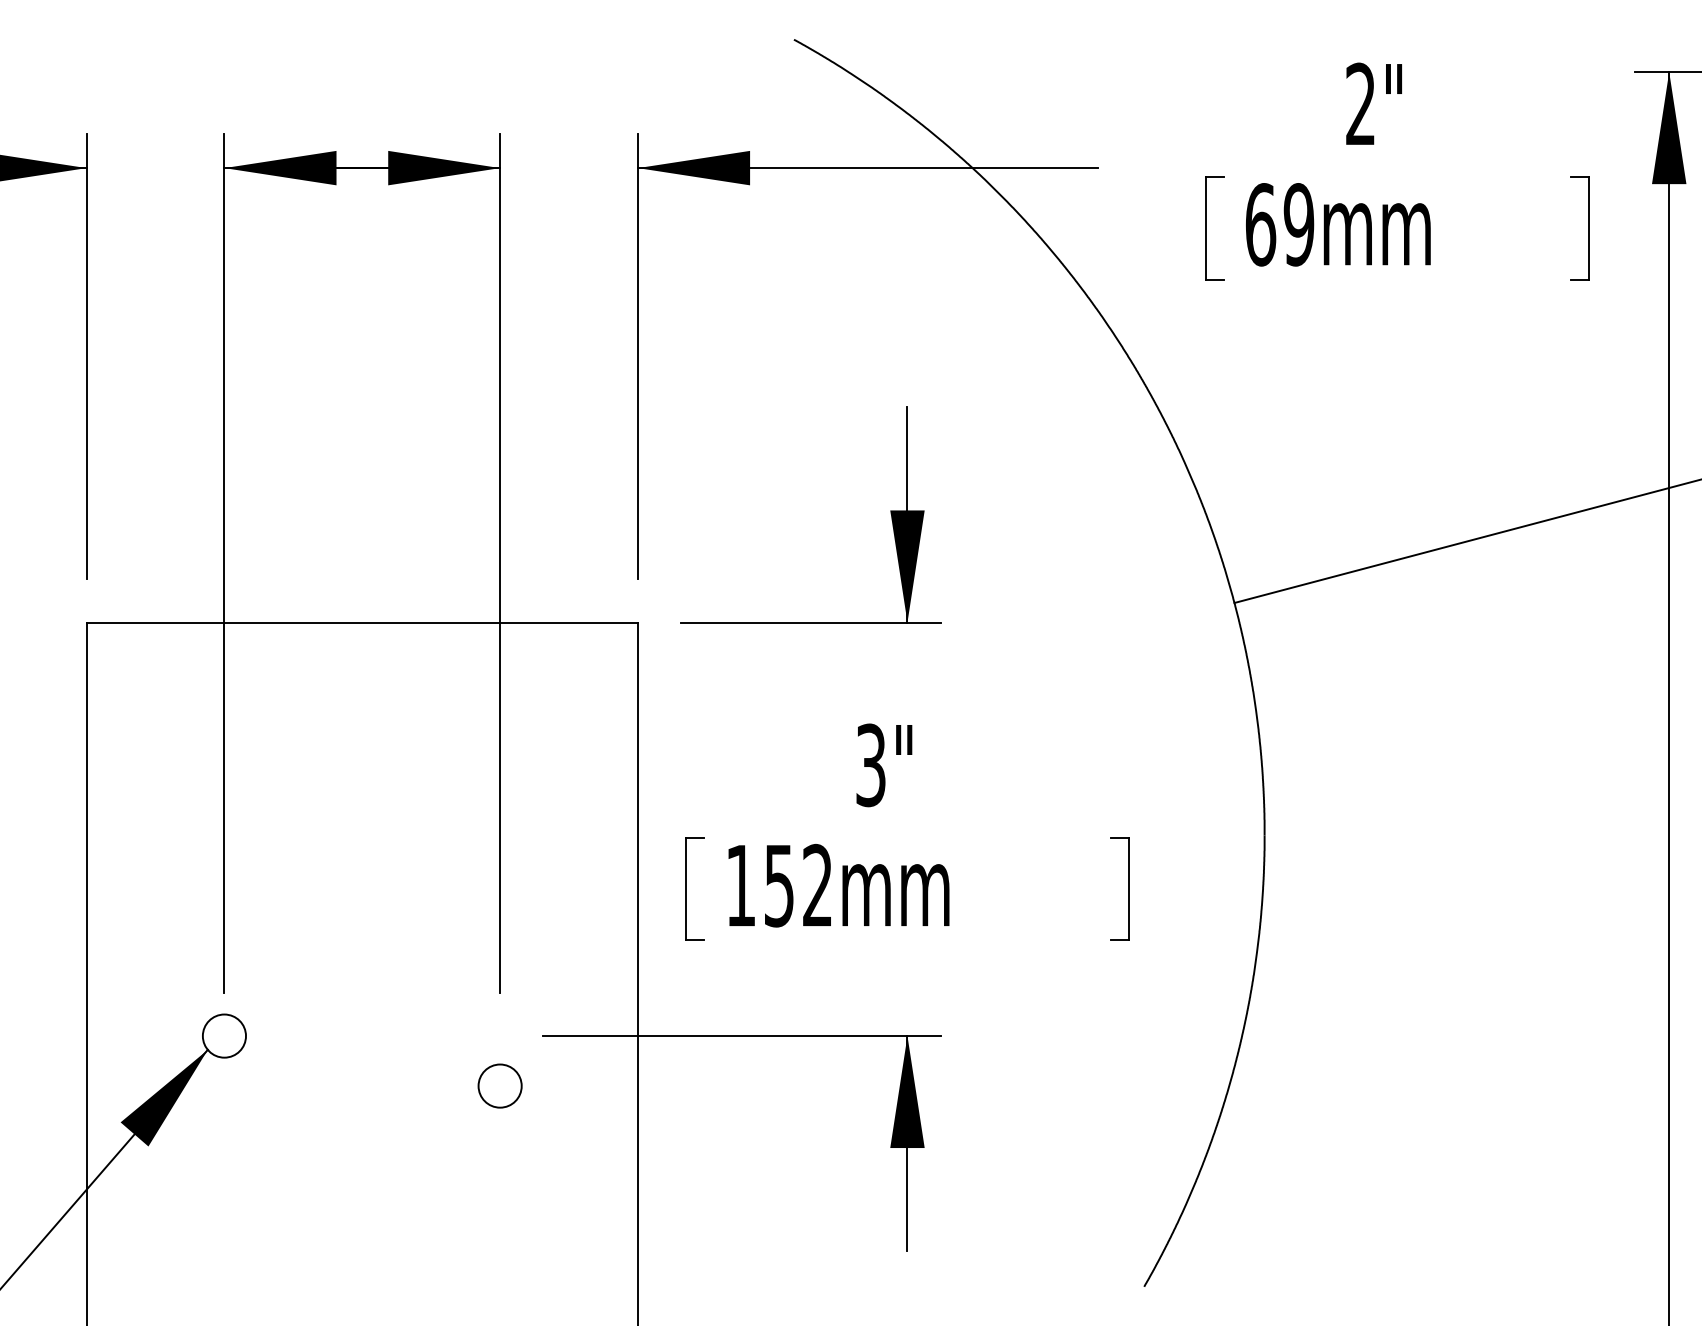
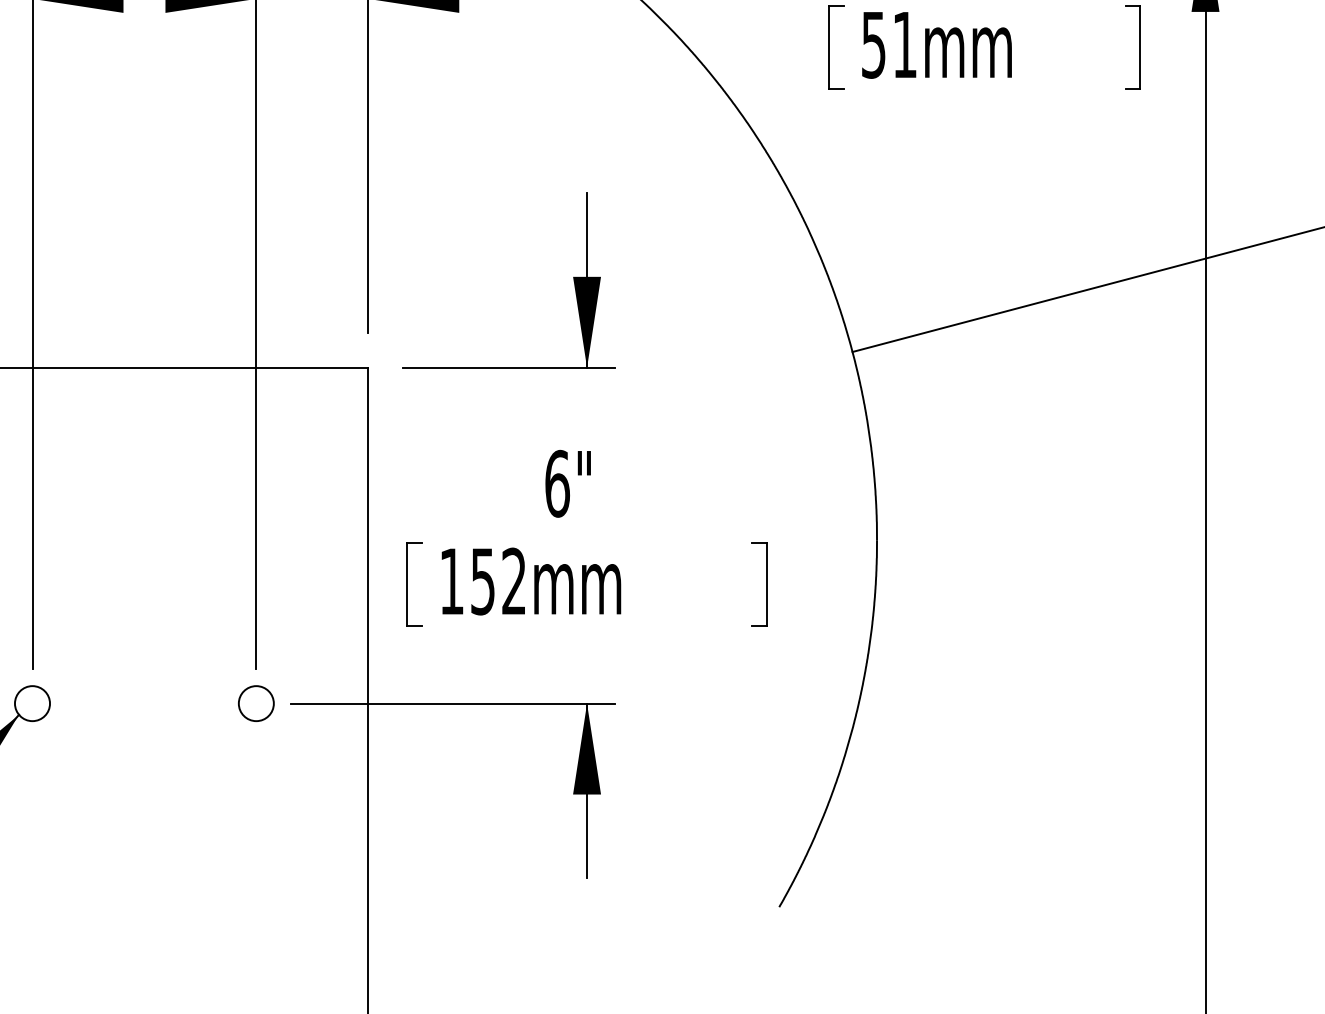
text: (1280, 224) -> (889, 44), 69mm -> 51mm
text: (871, 765) -> (557, 483), 3" -> 6"
circle: (499, 1085) -> (255, 703), moved

